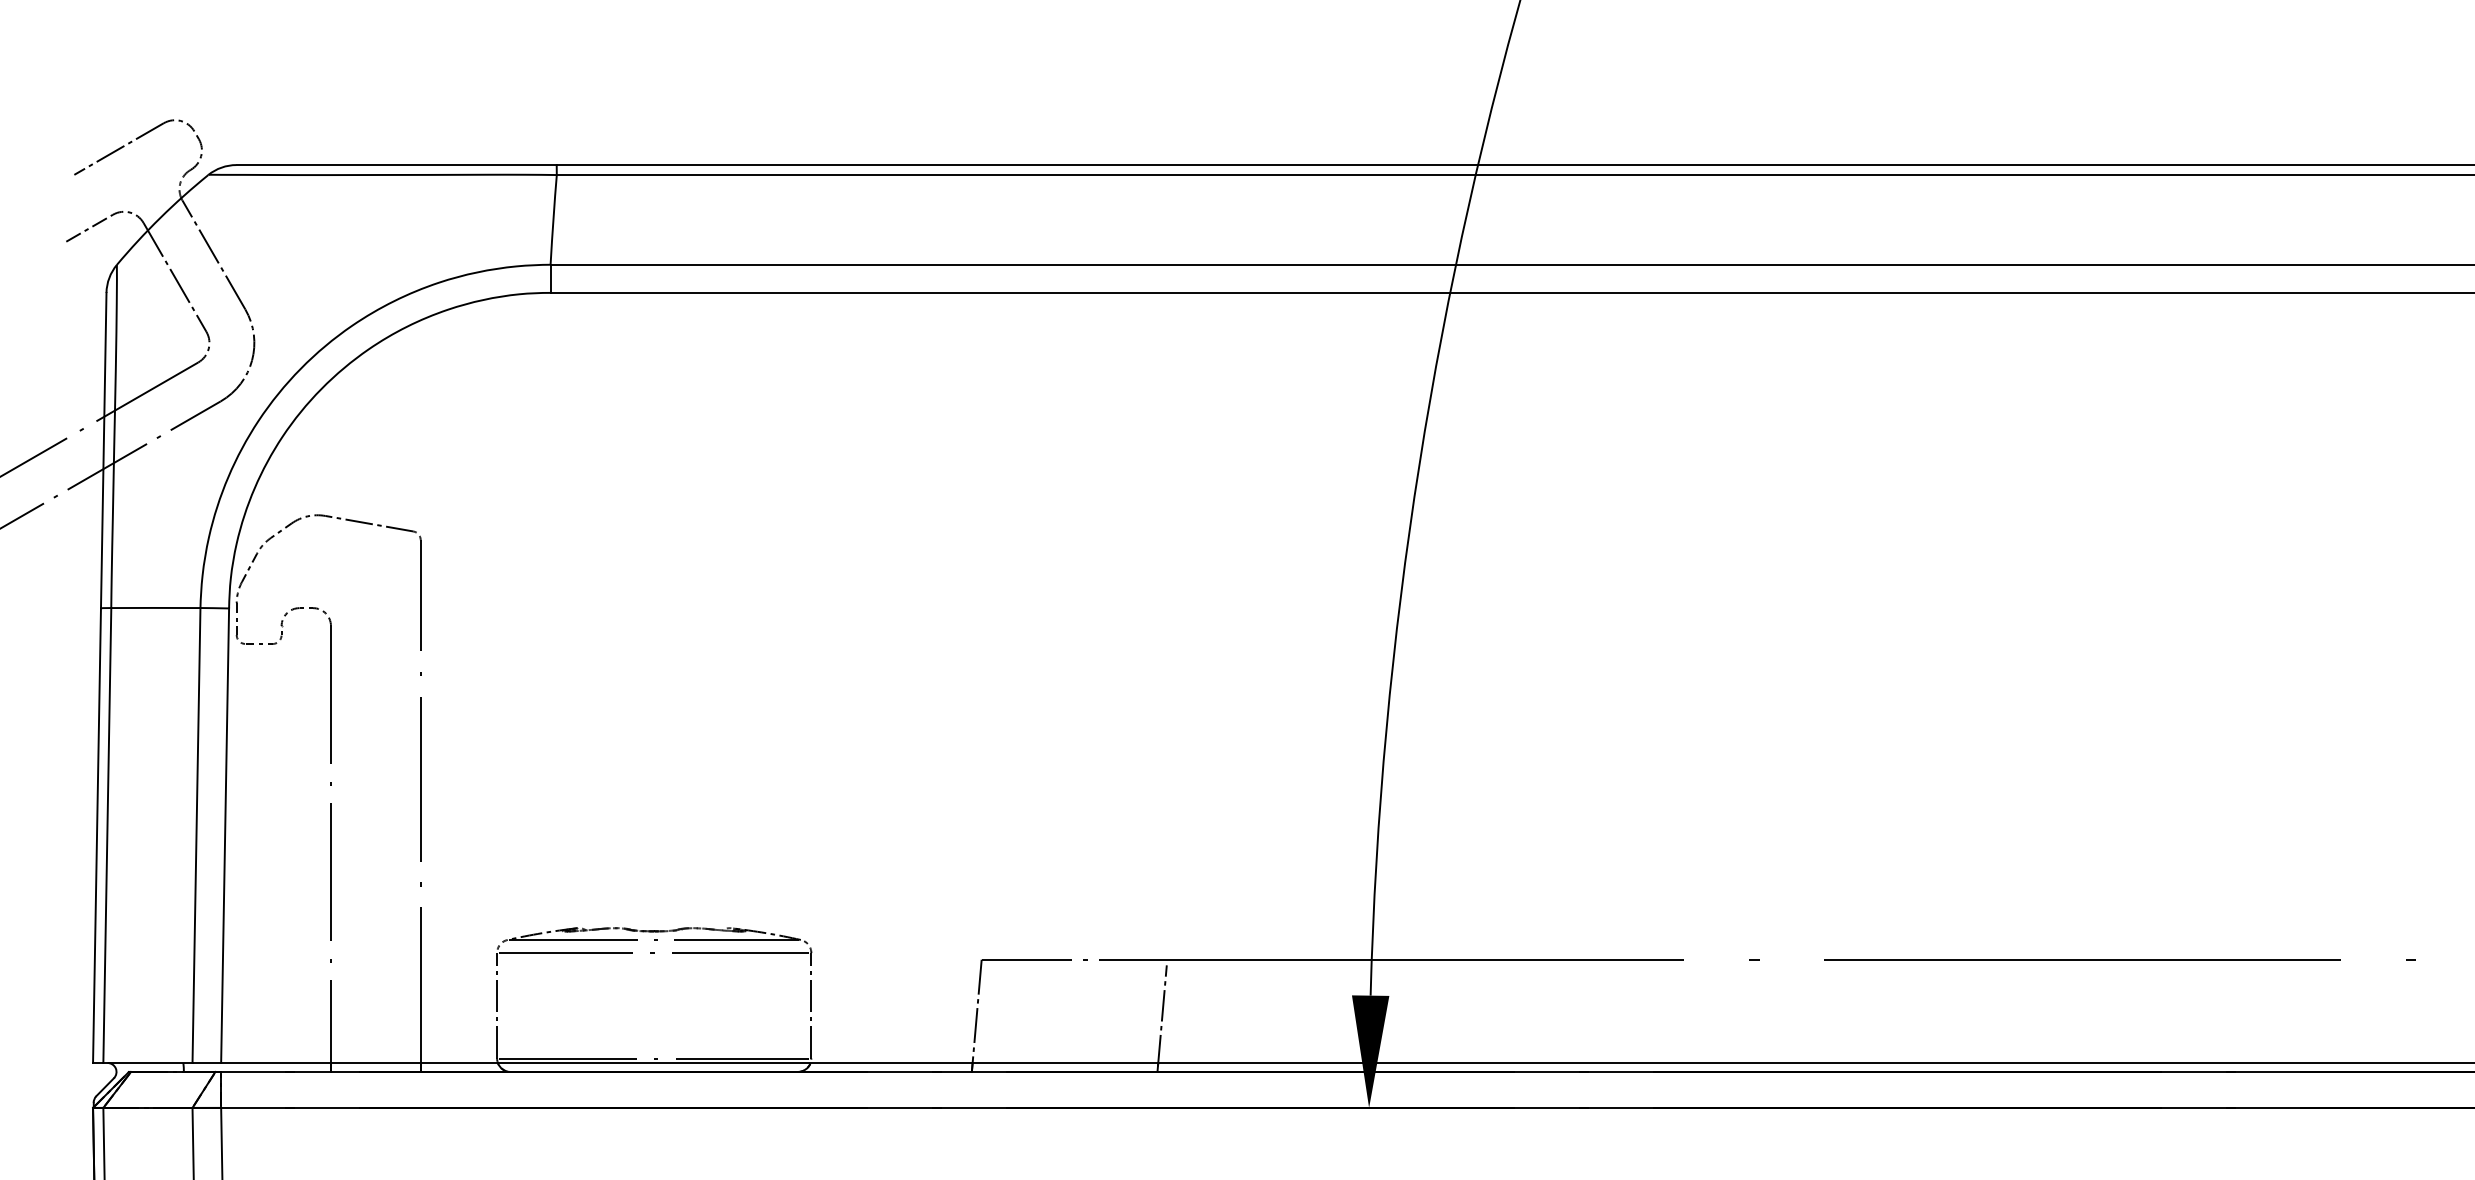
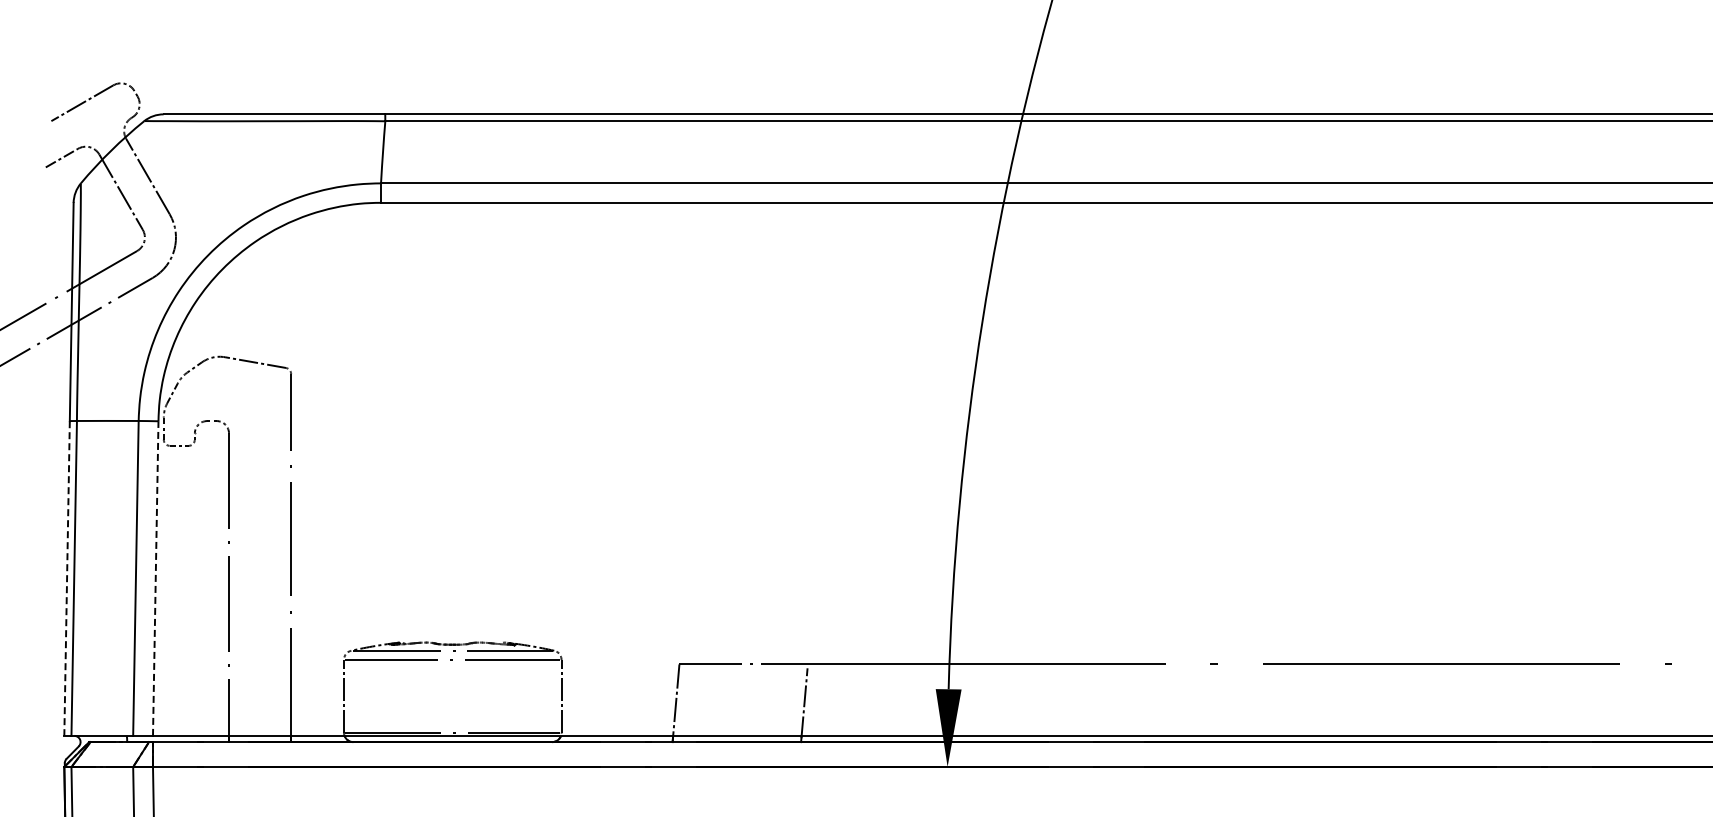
line: (224, 835) -> (155, 578), solid -> dashed
line: (97, 837) -> (67, 579), solid -> dashed

